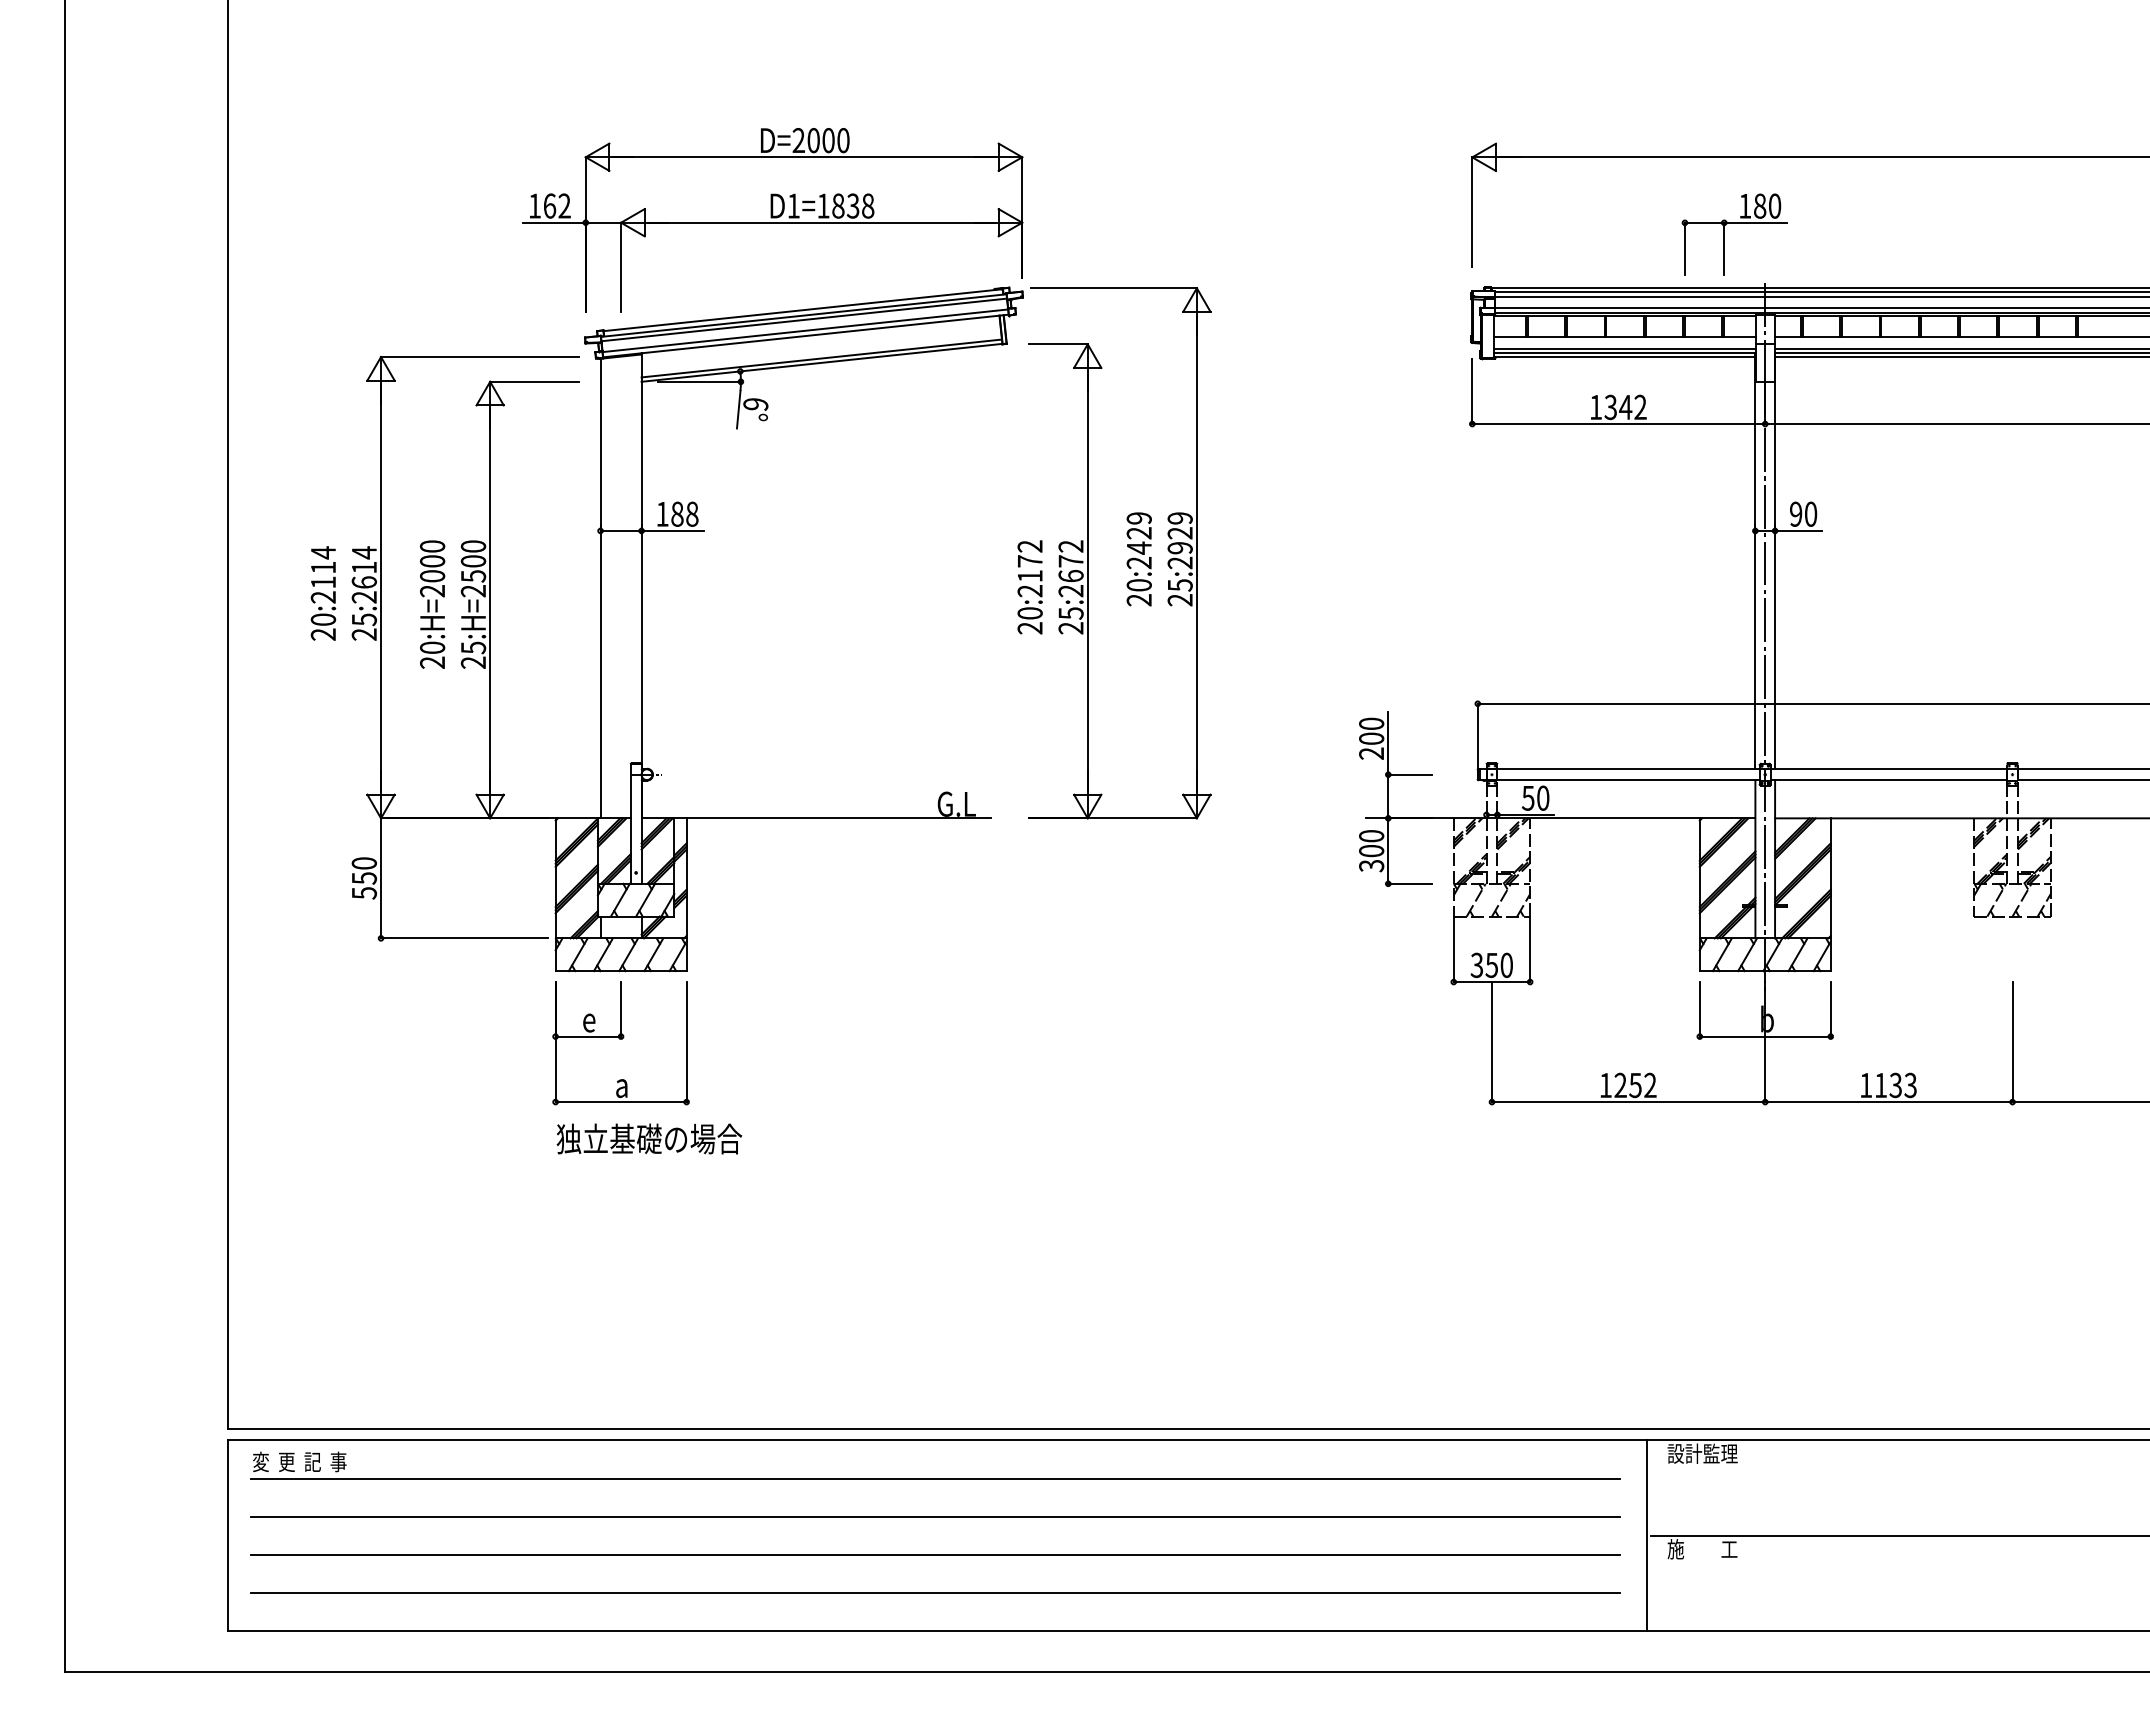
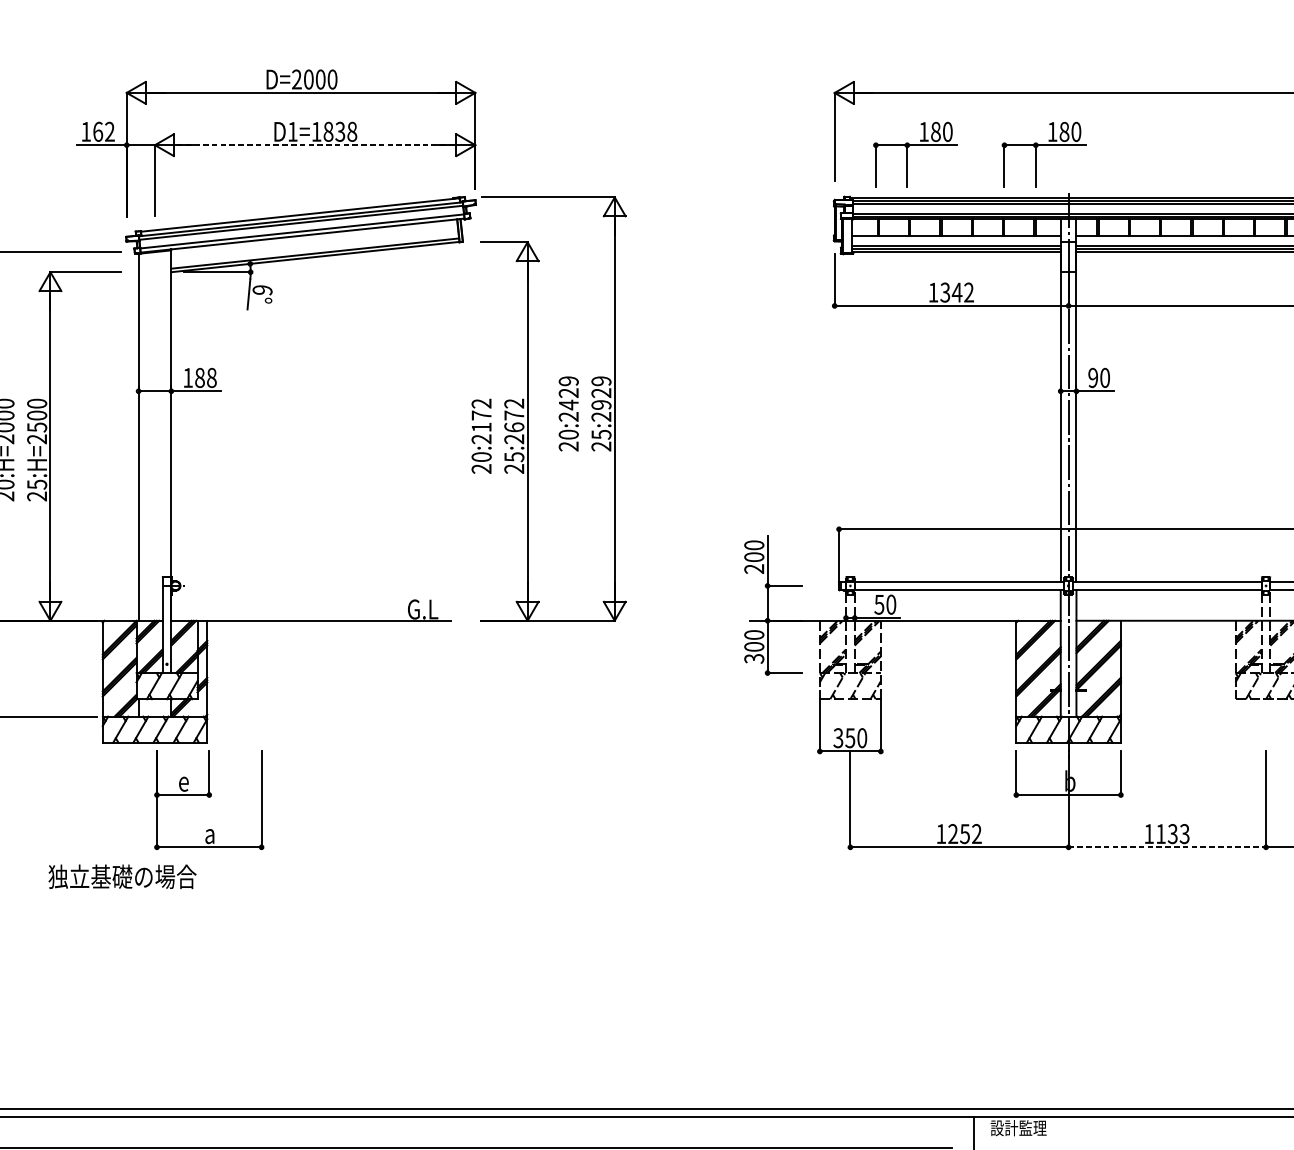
line: (822, 222) -> (315, 144), solid -> dashed
part: (1563, 234) -> (907, 154), added
part: (620, 1043) -> (208, 800), moved
line: (1888, 1102) -> (1167, 847), solid -> dashed
text: (649, 1138) -> (122, 876), moved

